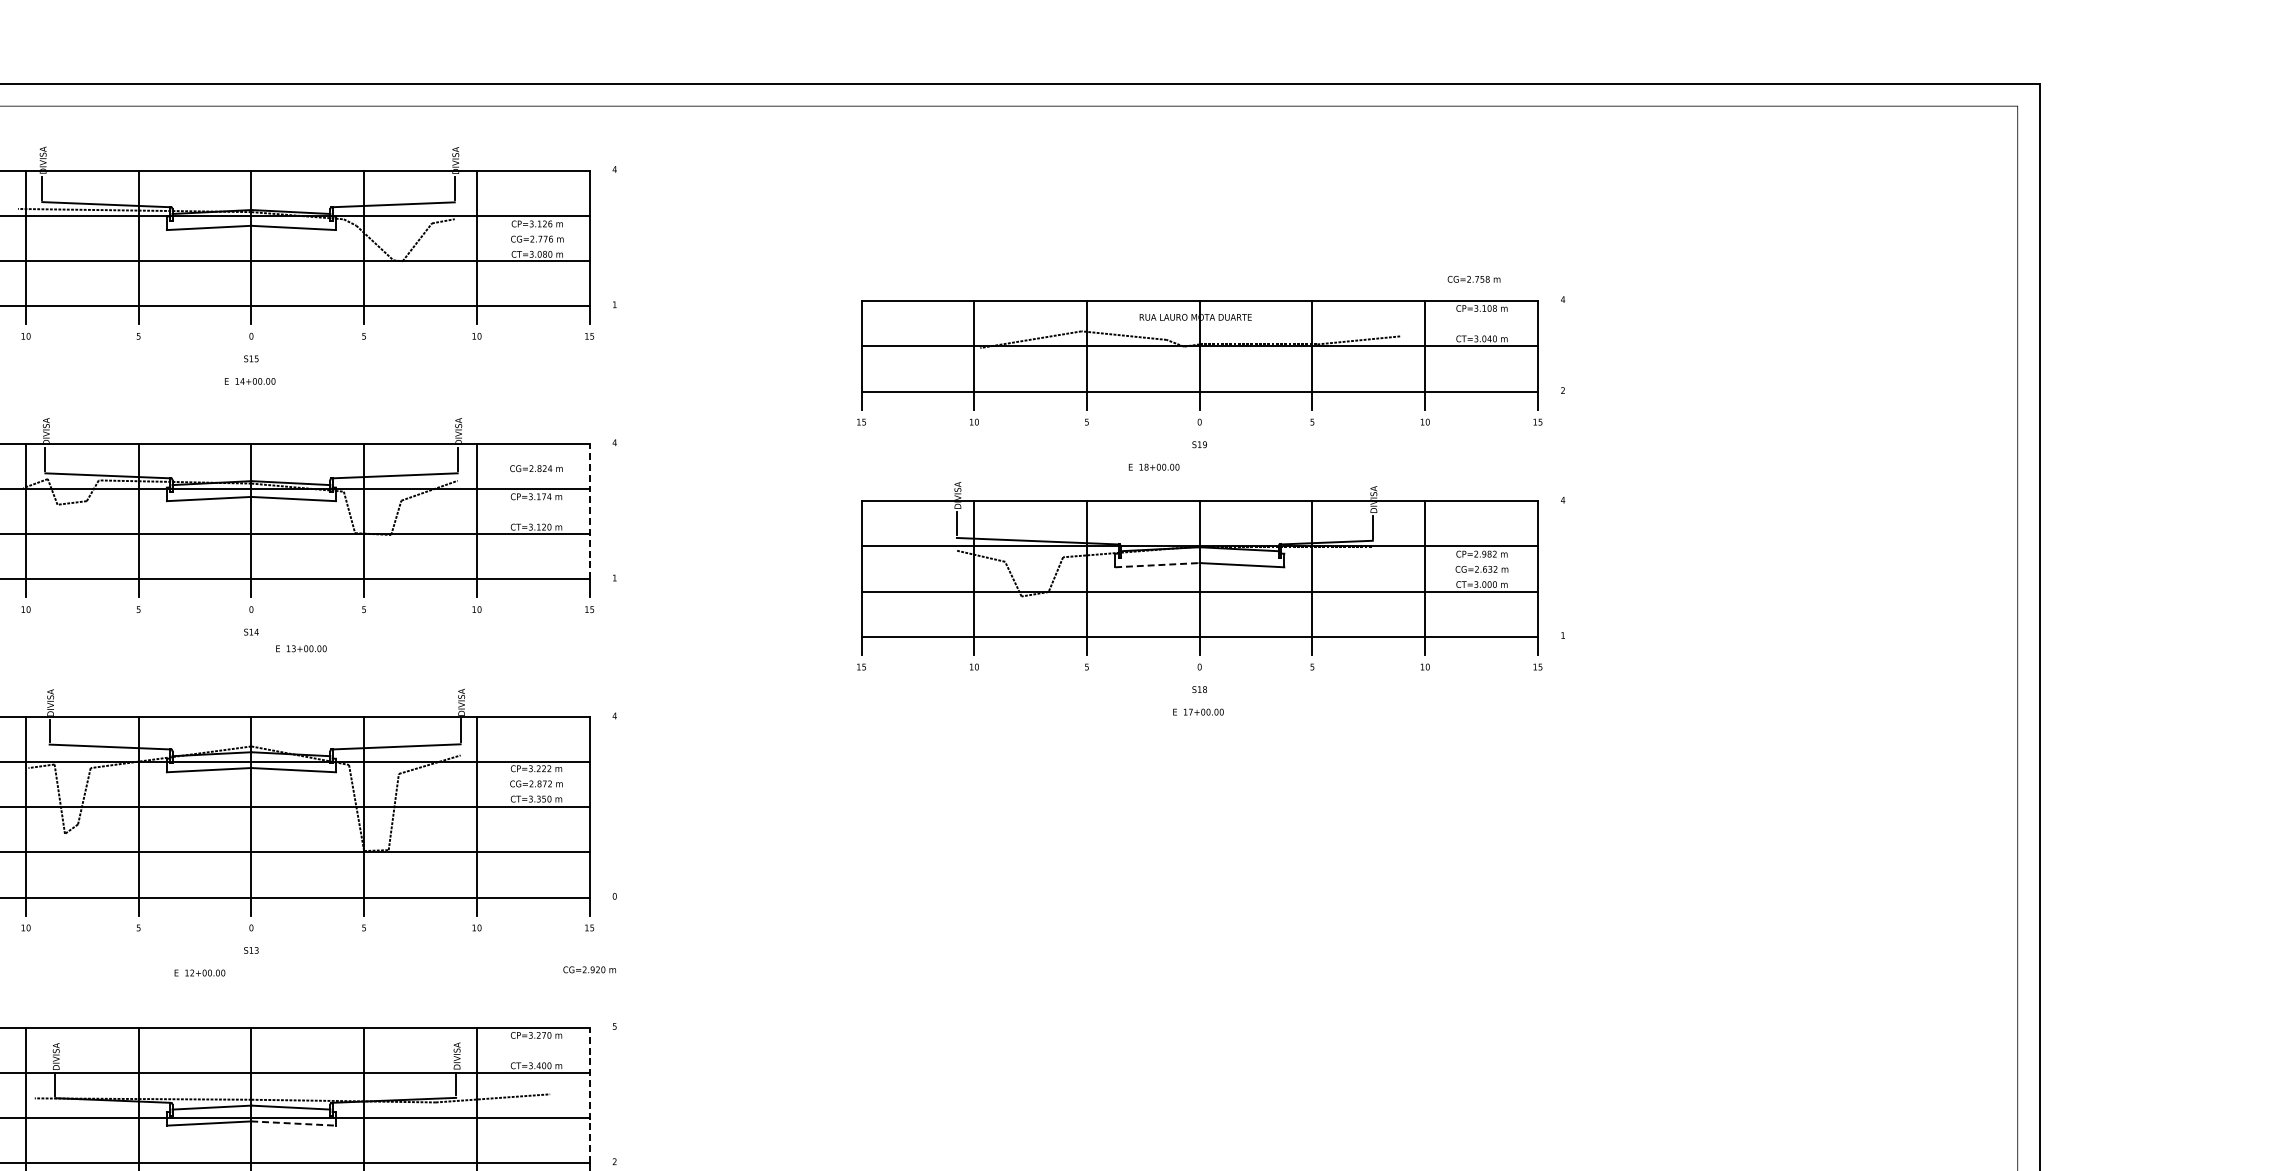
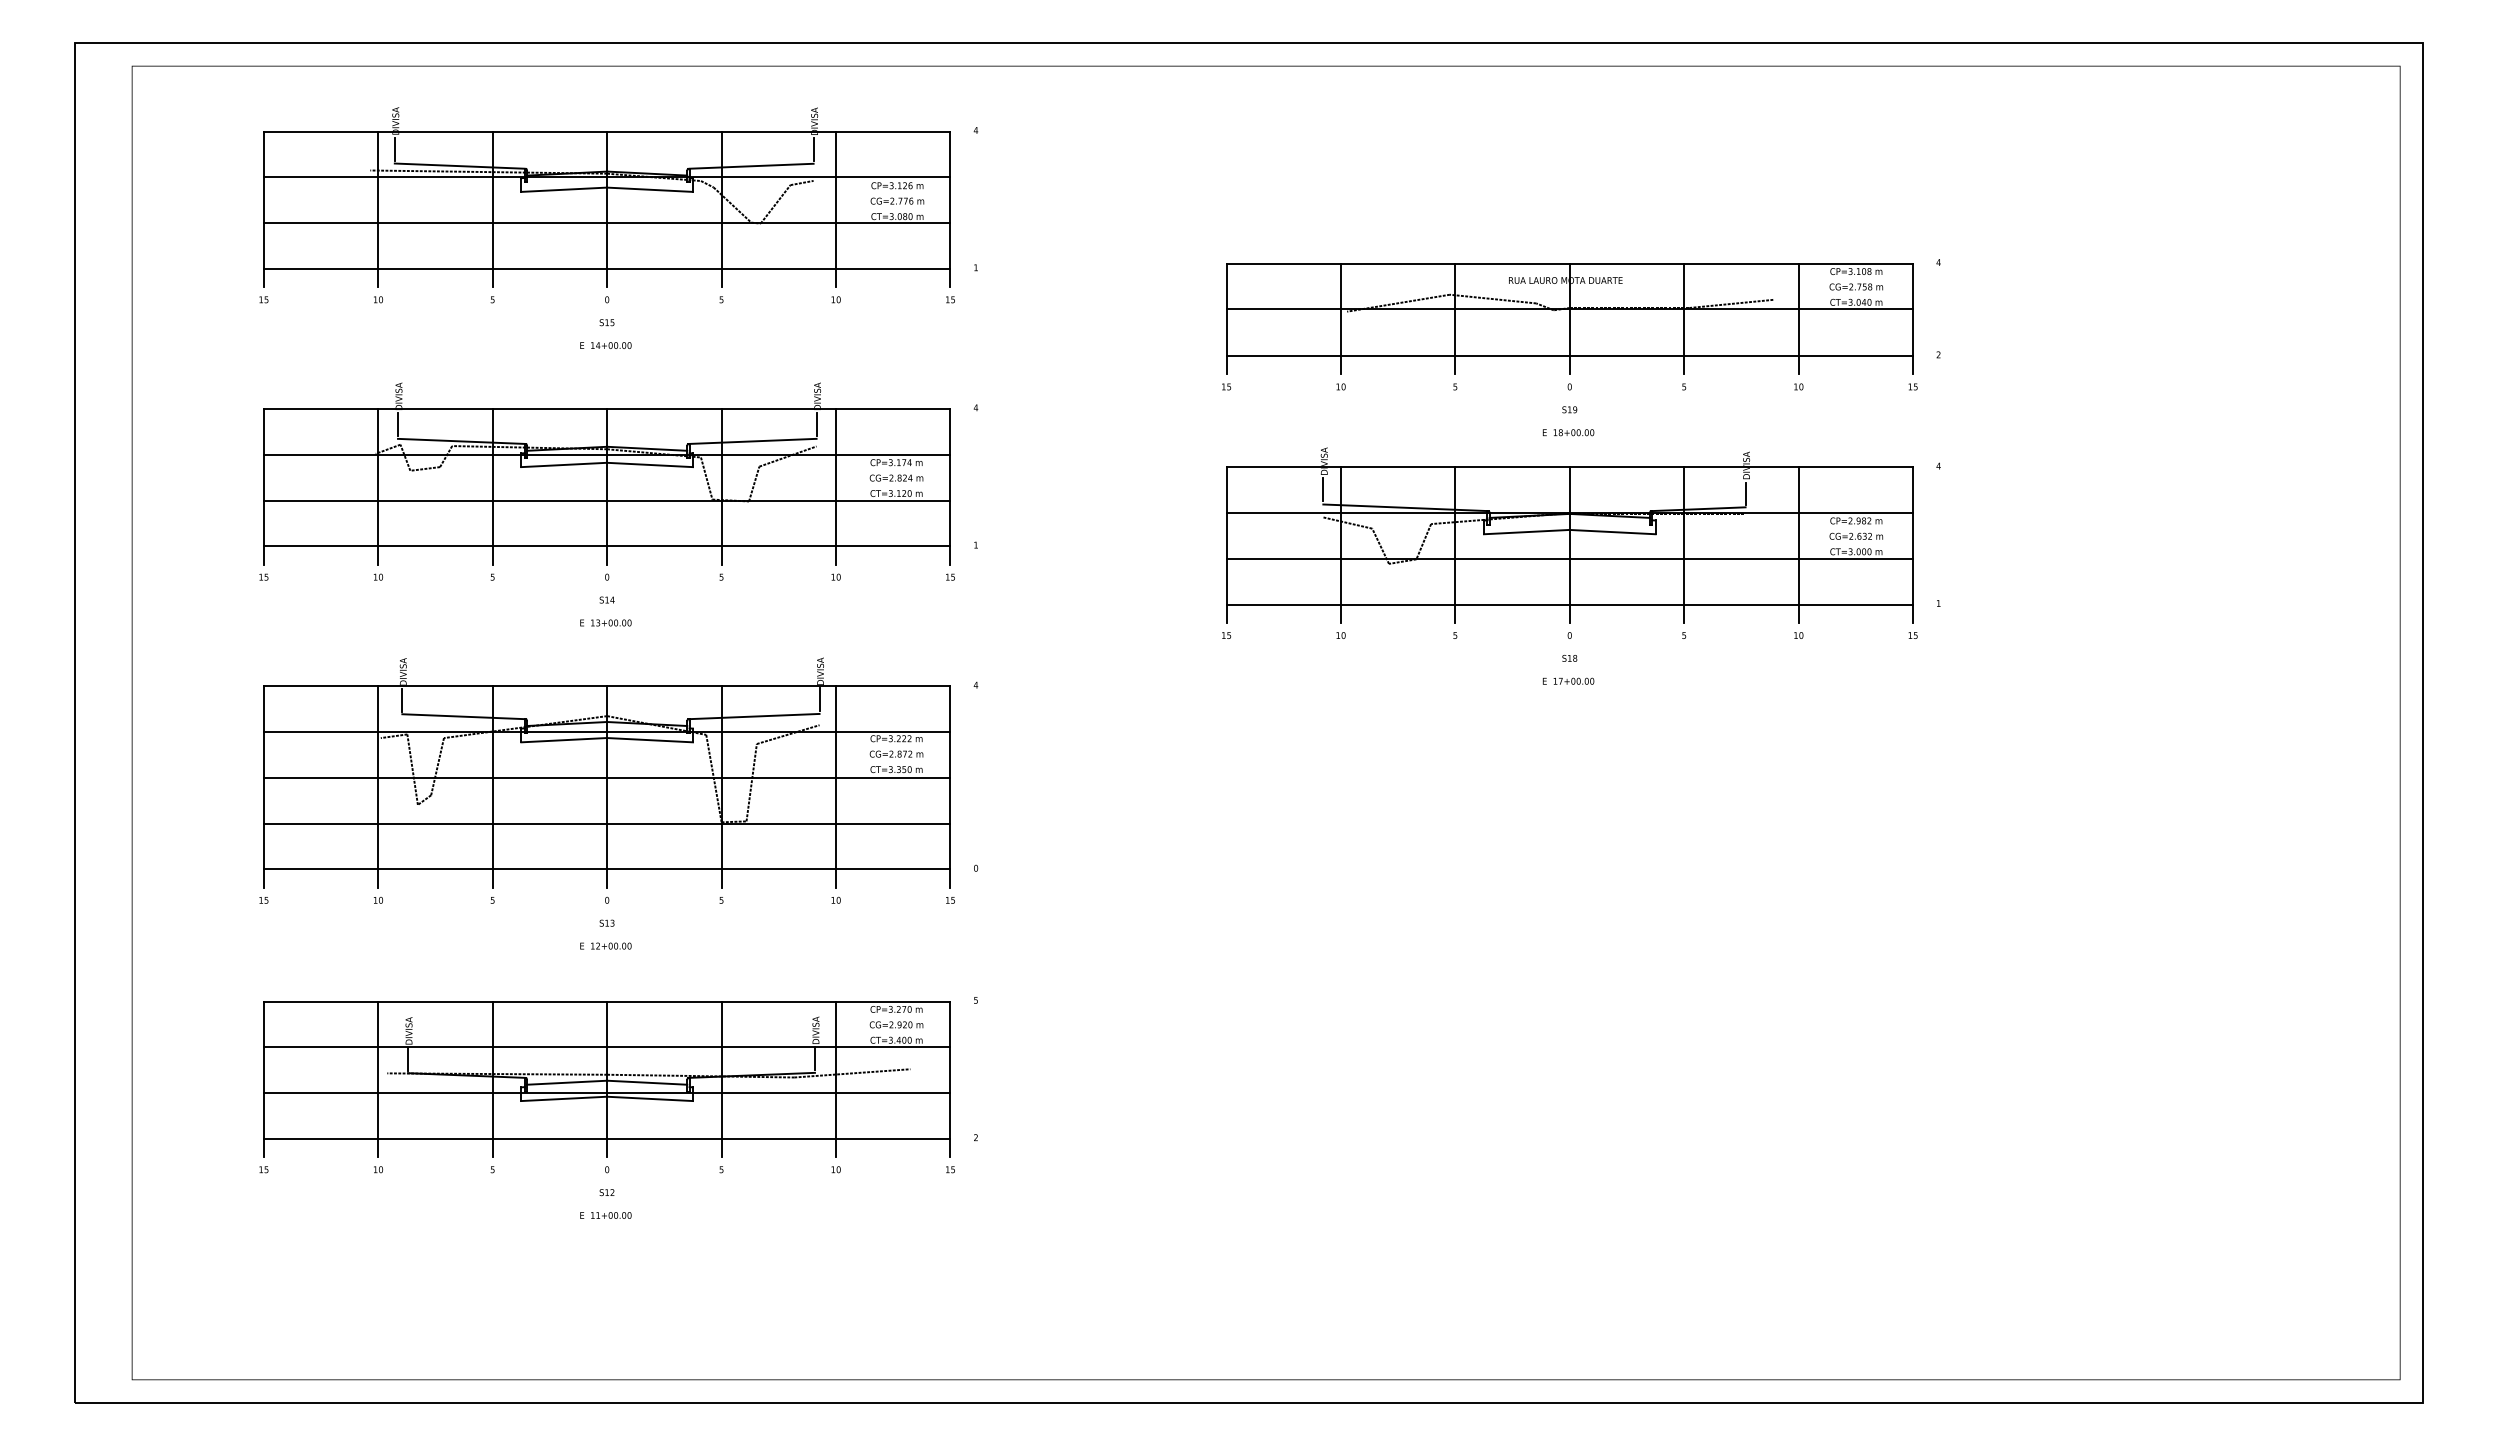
text: (1474, 278) -> (1856, 286), moved
text: (1154, 467) -> (1568, 432), moved
text: (536, 468) -> (896, 477), moved
line: (589, 511) -> (950, 477), dashed -> solid
line: (1157, 565) -> (1526, 532), dashed -> solid
text: (301, 648) -> (605, 622), moved
text: (589, 969) -> (896, 1024), moved
text: (199, 972) -> (605, 945), moved
line: (589, 1095) -> (950, 1070), dashed -> solid
line: (294, 1123) -> (650, 1098), dashed -> solid

